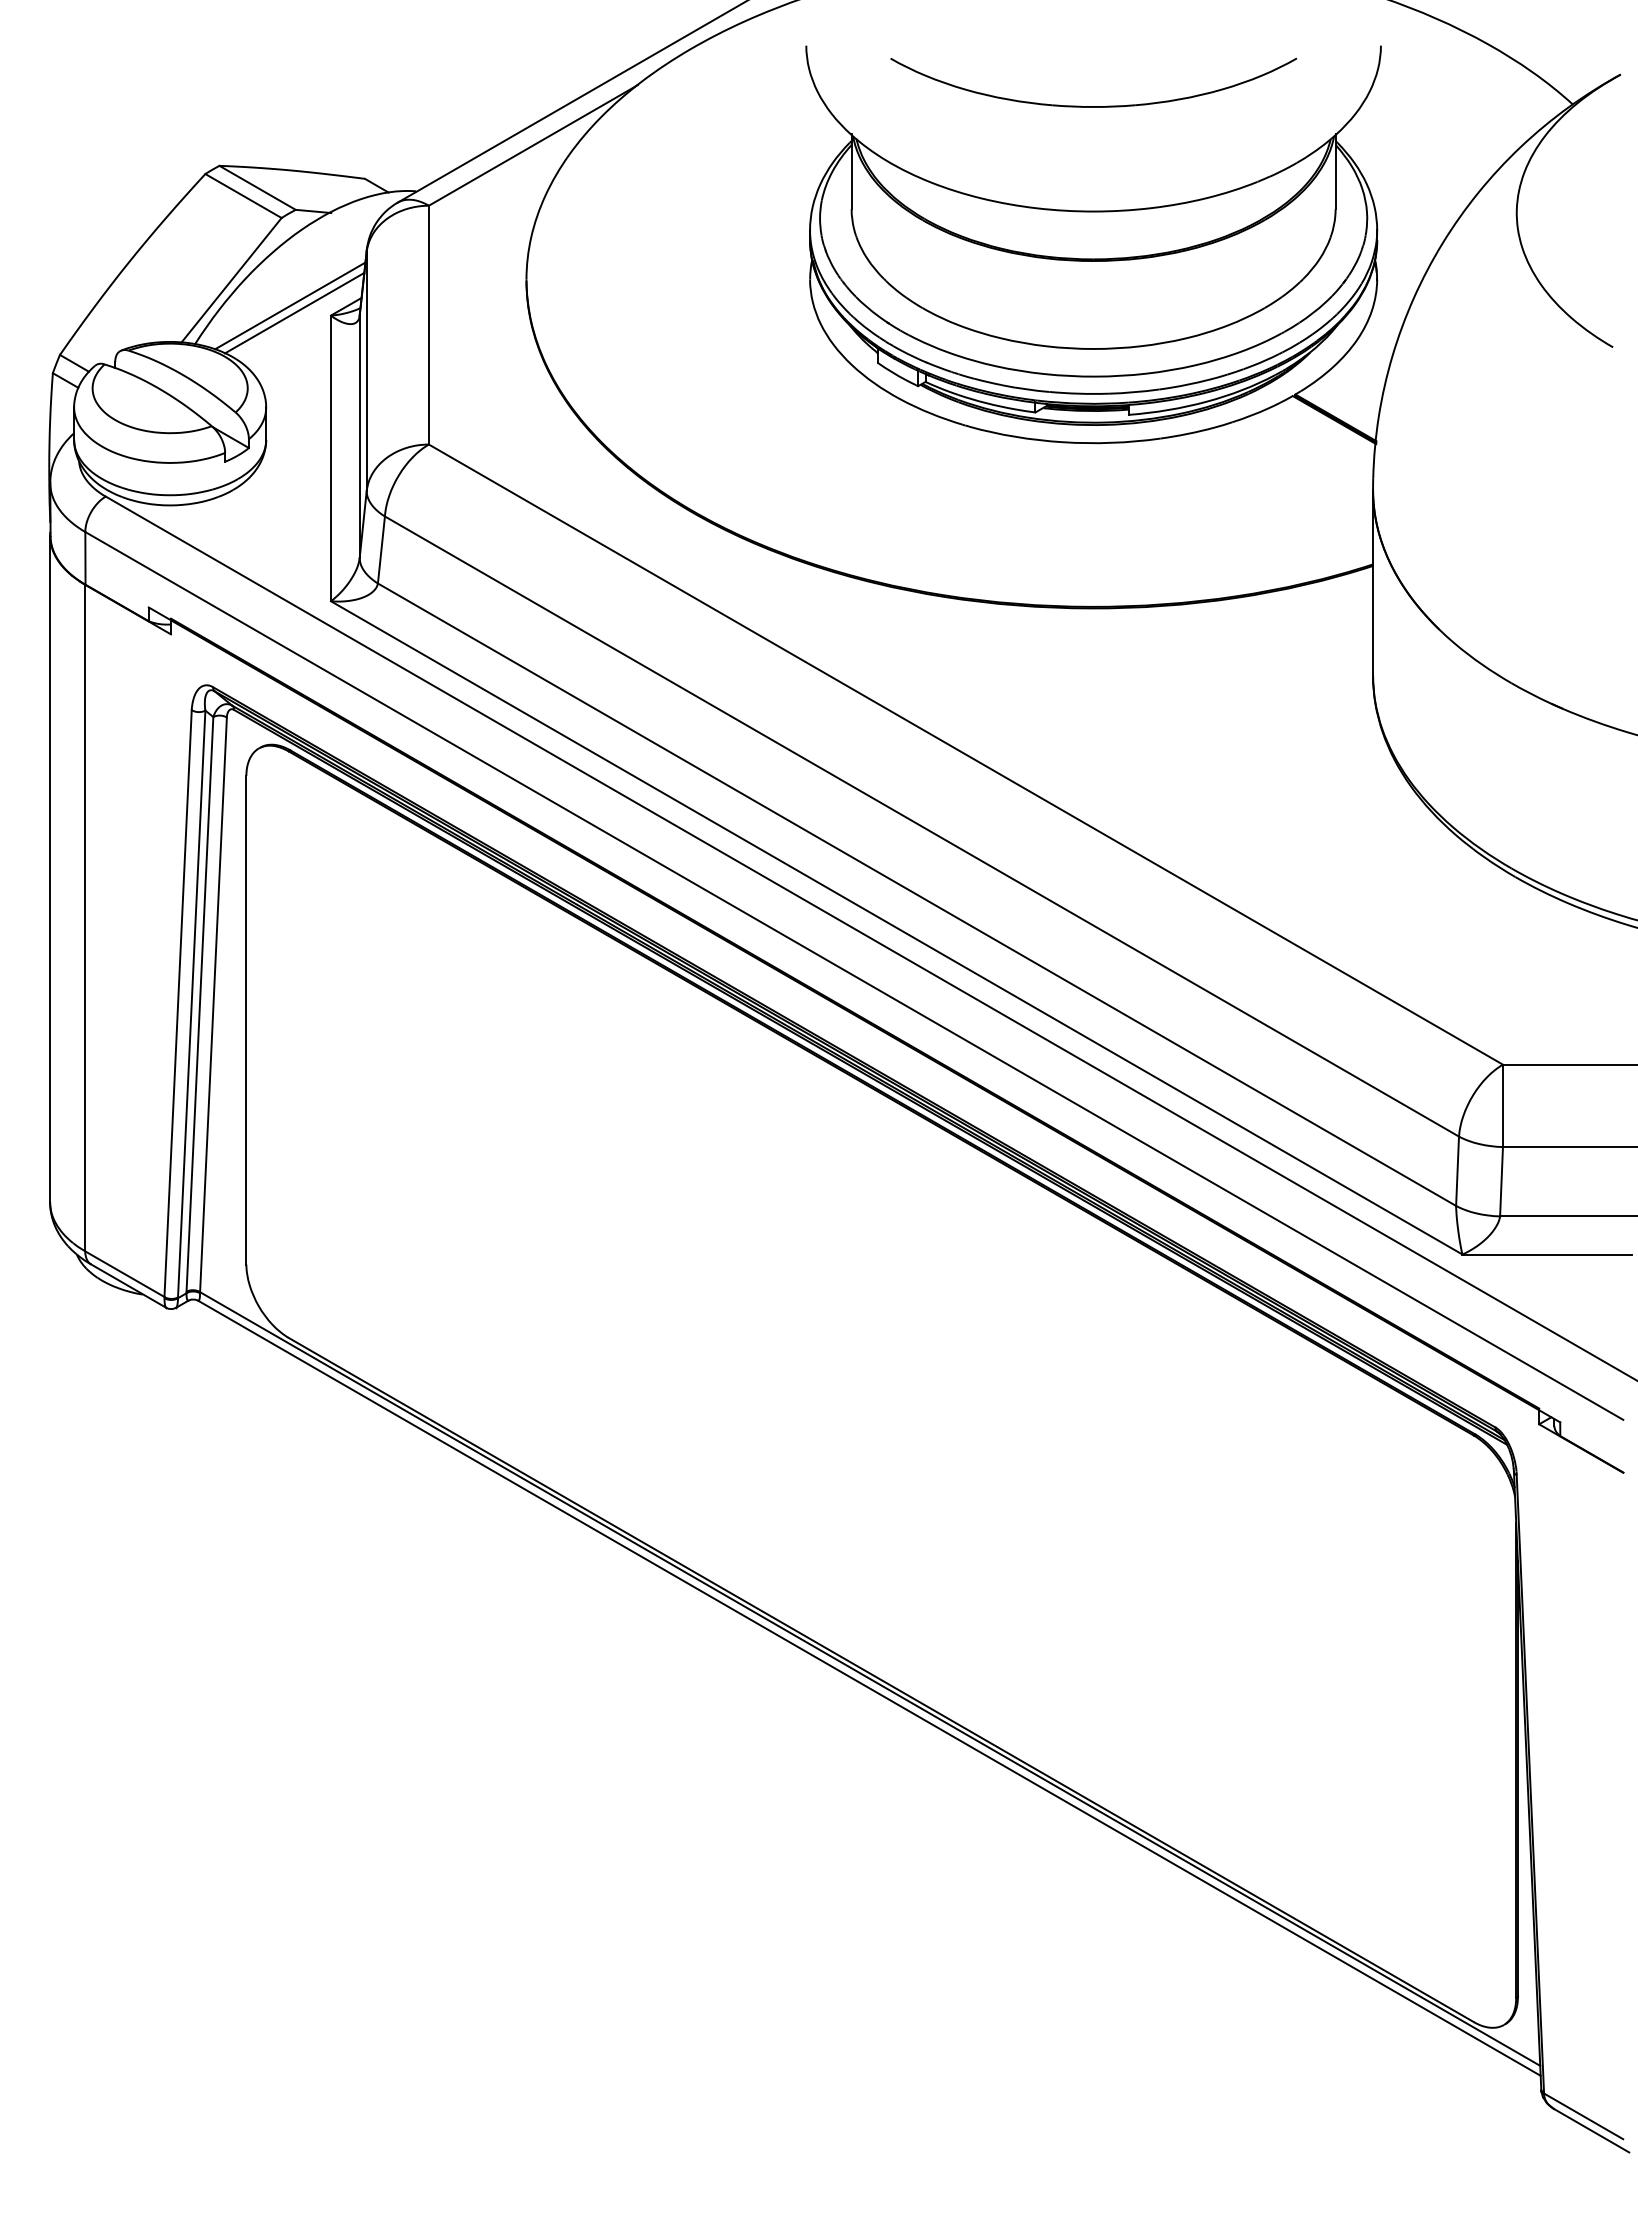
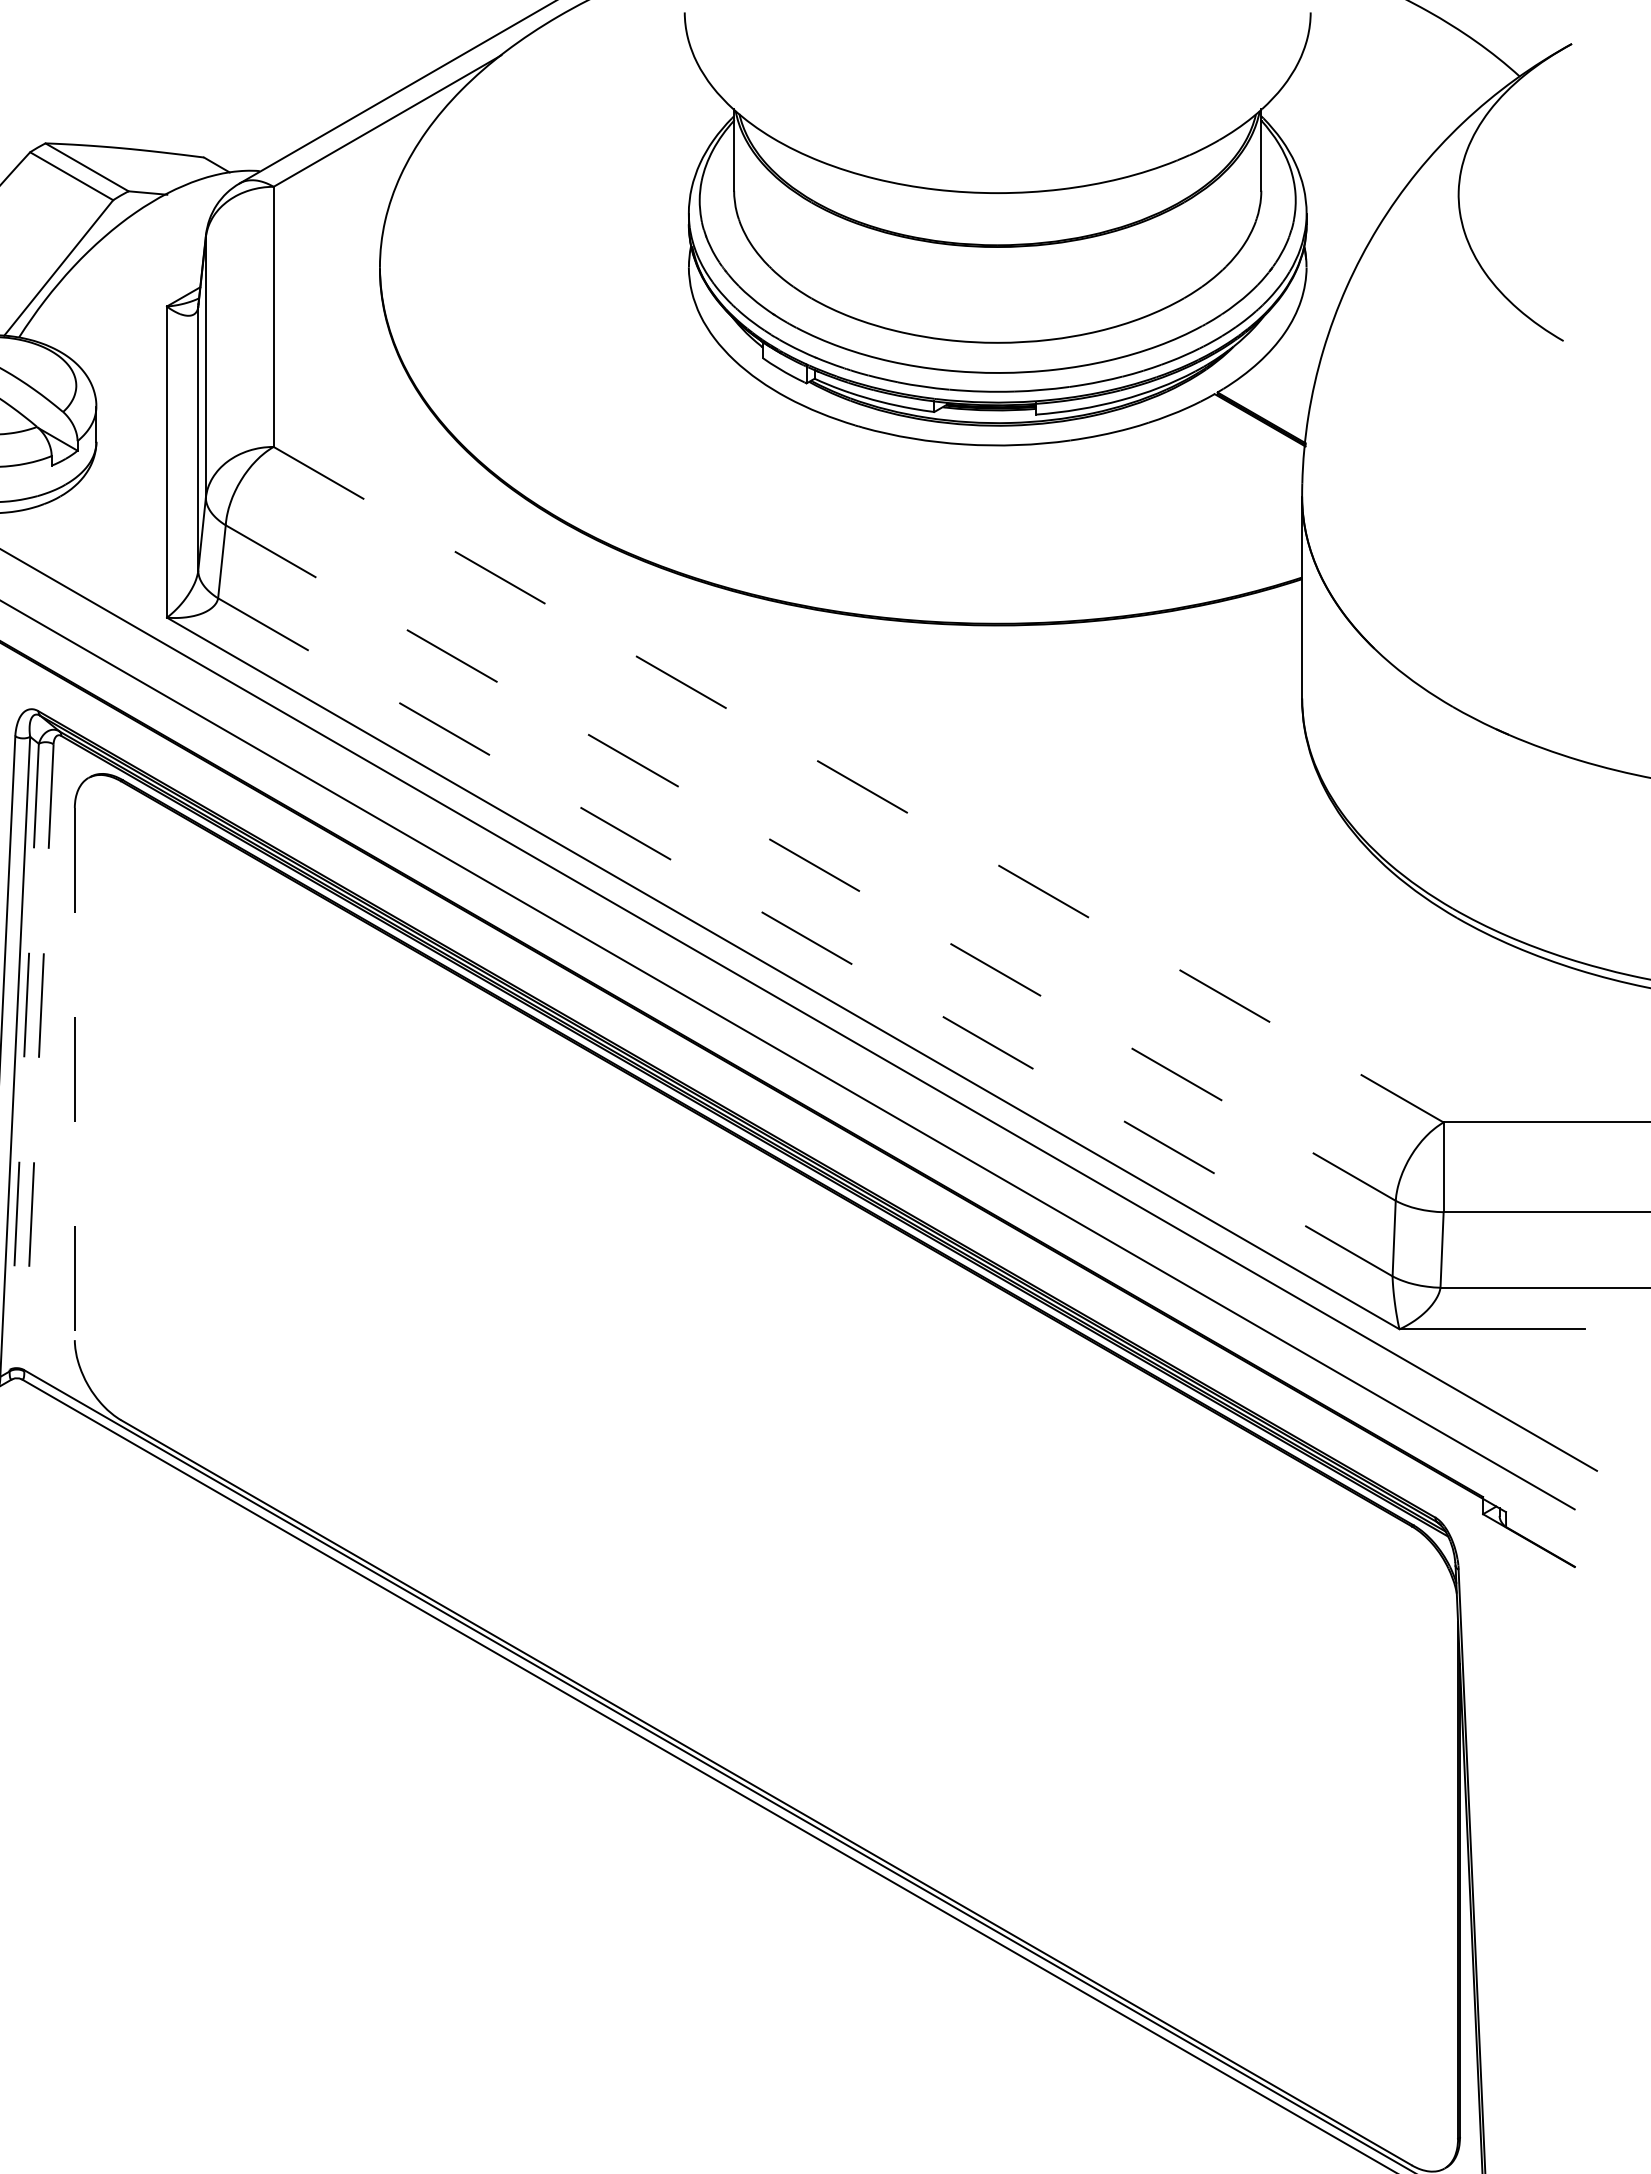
part: (1093, 106) -> (997, 78), removed
line: (290, 305) -> (122, 295), removed
line: (294, 312) -> (127, 303), removed
line: (966, 754) -> (859, 784), solid -> dashed
line: (922, 826) -> (811, 863), solid -> dashed
line: (917, 894) -> (805, 937), solid -> dashed
line: (199, 1004) -> (23, 1056), solid -> dashed
line: (213, 1004) -> (39, 1056), solid -> dashed
line: (246, 1020) -> (74, 1074), solid -> dashed

